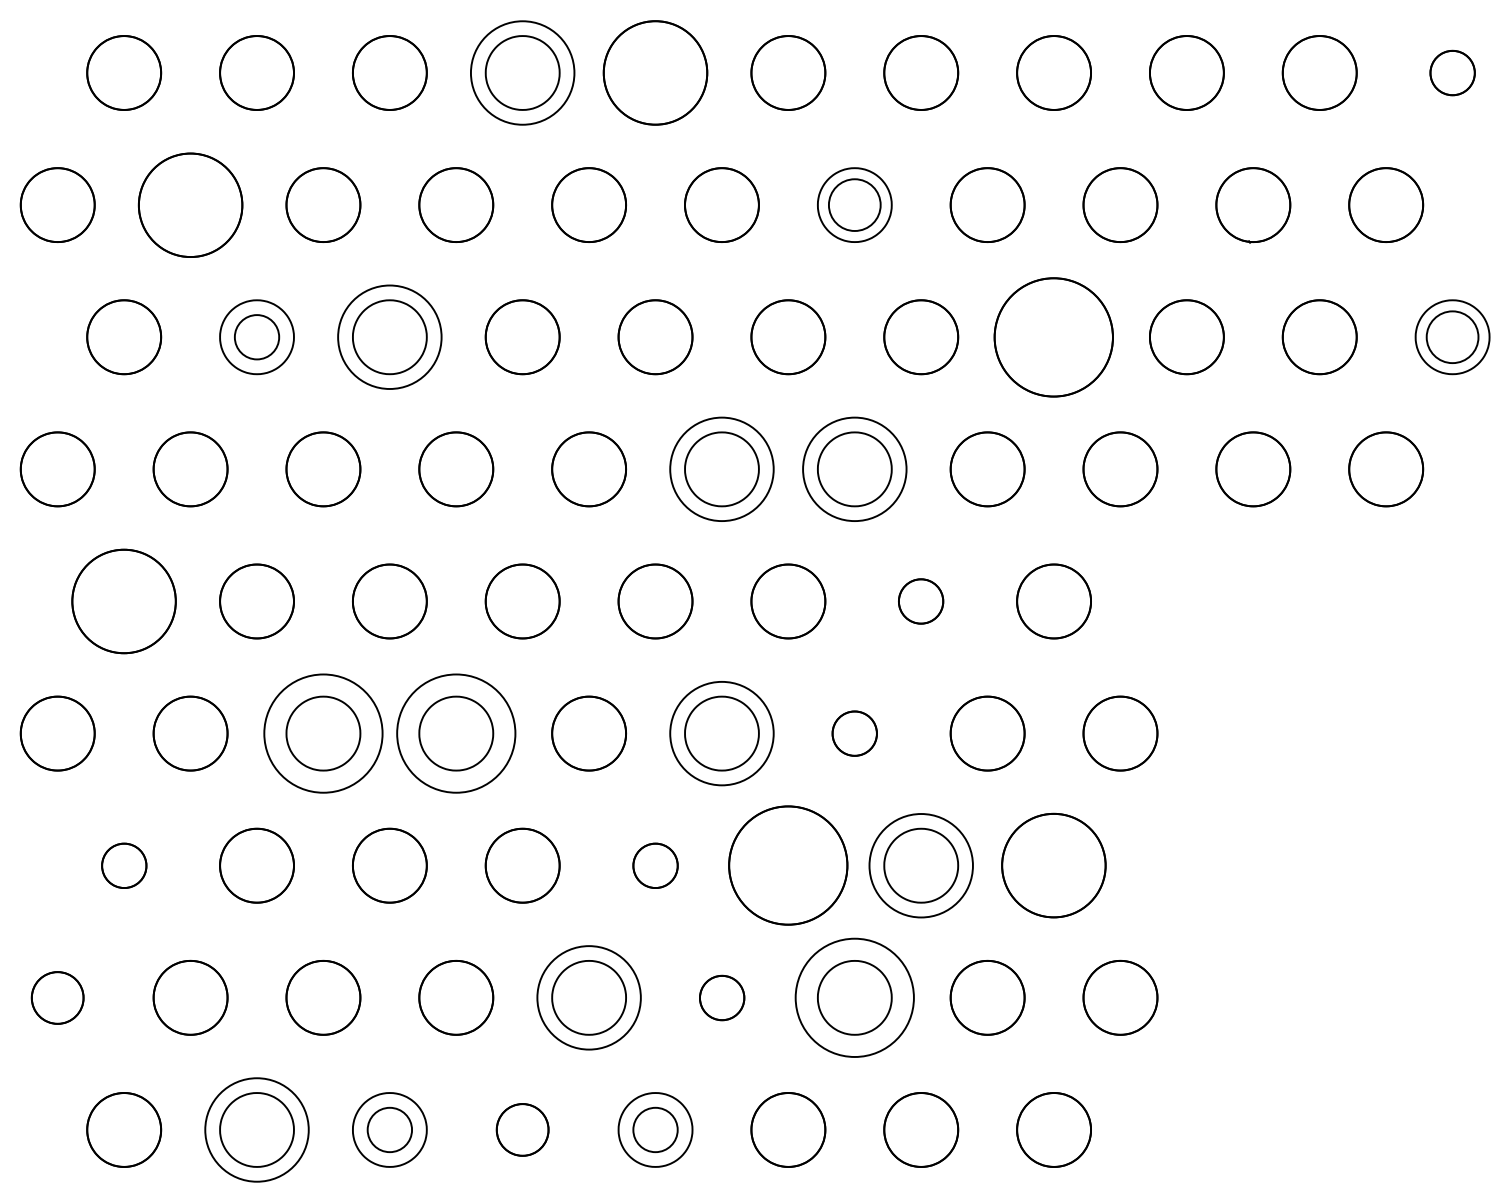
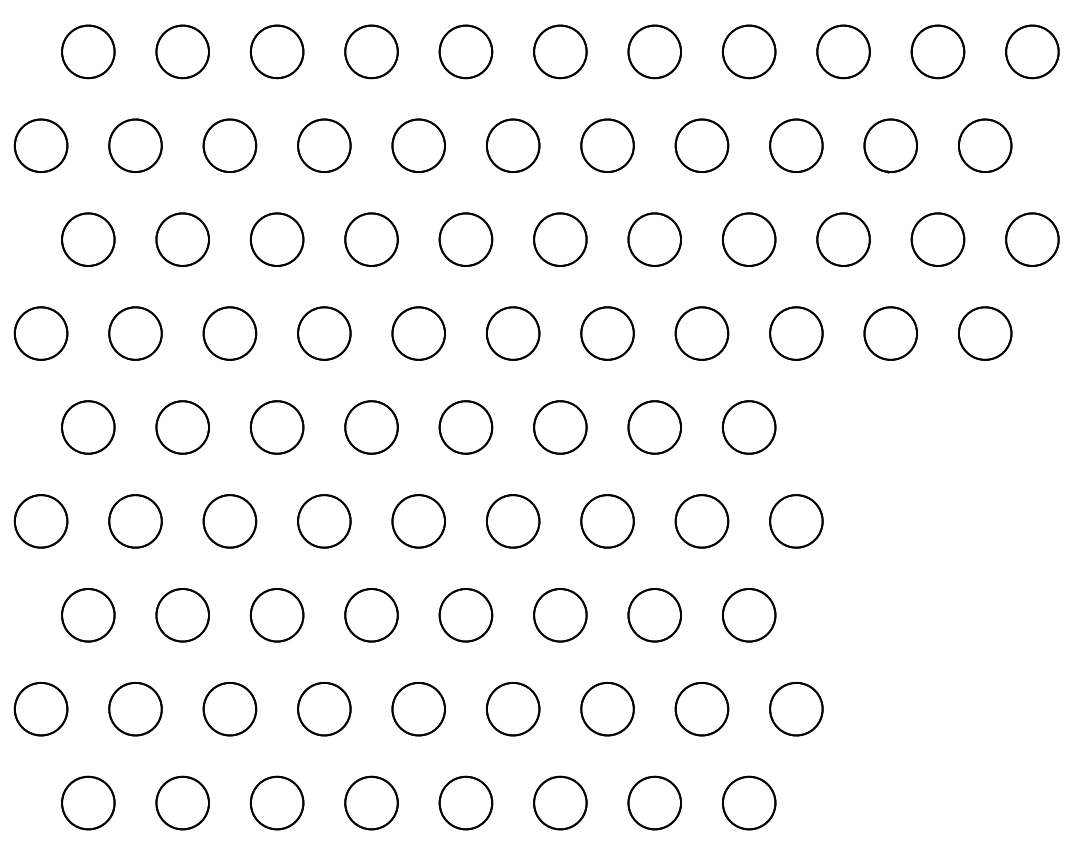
circle: (522, 72) -> (371, 51), size x0.71
part: (654, 72) -> (465, 51), size x0.71
part: (1452, 72) -> (1032, 51), size x1.67
circle: (190, 204) -> (135, 145), size x0.71
circle: (854, 204) -> (607, 145), size x1.43
circle: (256, 336) -> (182, 239), size x1.67
circle: (388, 336) -> (276, 239), size x0.71
circle: (1054, 336) -> (749, 239), size x0.62
circle: (1452, 336) -> (1032, 239), size x1.43
circle: (721, 469) -> (512, 333), size x0.71
circle: (854, 469) -> (607, 333), size x0.71
circle: (124, 601) -> (88, 427), size x0.71
circle: (920, 601) -> (654, 427), size x1.67
circle: (322, 733) -> (229, 521), size x0.62
circle: (456, 733) -> (324, 521), size x0.62
circle: (721, 733) -> (512, 521), size x0.71
circle: (854, 733) -> (607, 521), size x1.67
circle: (124, 866) -> (88, 615), size x1.67
part: (654, 866) -> (465, 615), size x1.67
circle: (788, 866) -> (560, 615), size x0.62
circle: (920, 866) -> (654, 615), size x0.71
circle: (1054, 866) -> (749, 615), size x0.71
circle: (588, 996) -> (418, 708), size x0.71
circle: (854, 996) -> (607, 708), size x0.62
part: (56, 998) -> (40, 709), size x1.43
circle: (722, 998) -> (513, 709), size x1.67
circle: (256, 1129) -> (182, 802), size x0.71
circle: (388, 1129) -> (276, 802), size x1.67
part: (522, 1129) -> (371, 802), size x1.43
circle: (654, 1129) -> (465, 802), size x1.67

